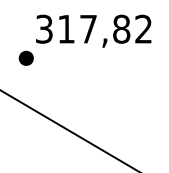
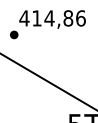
text: (93, 29) -> (52, 18), 317,82 -> 414,86

